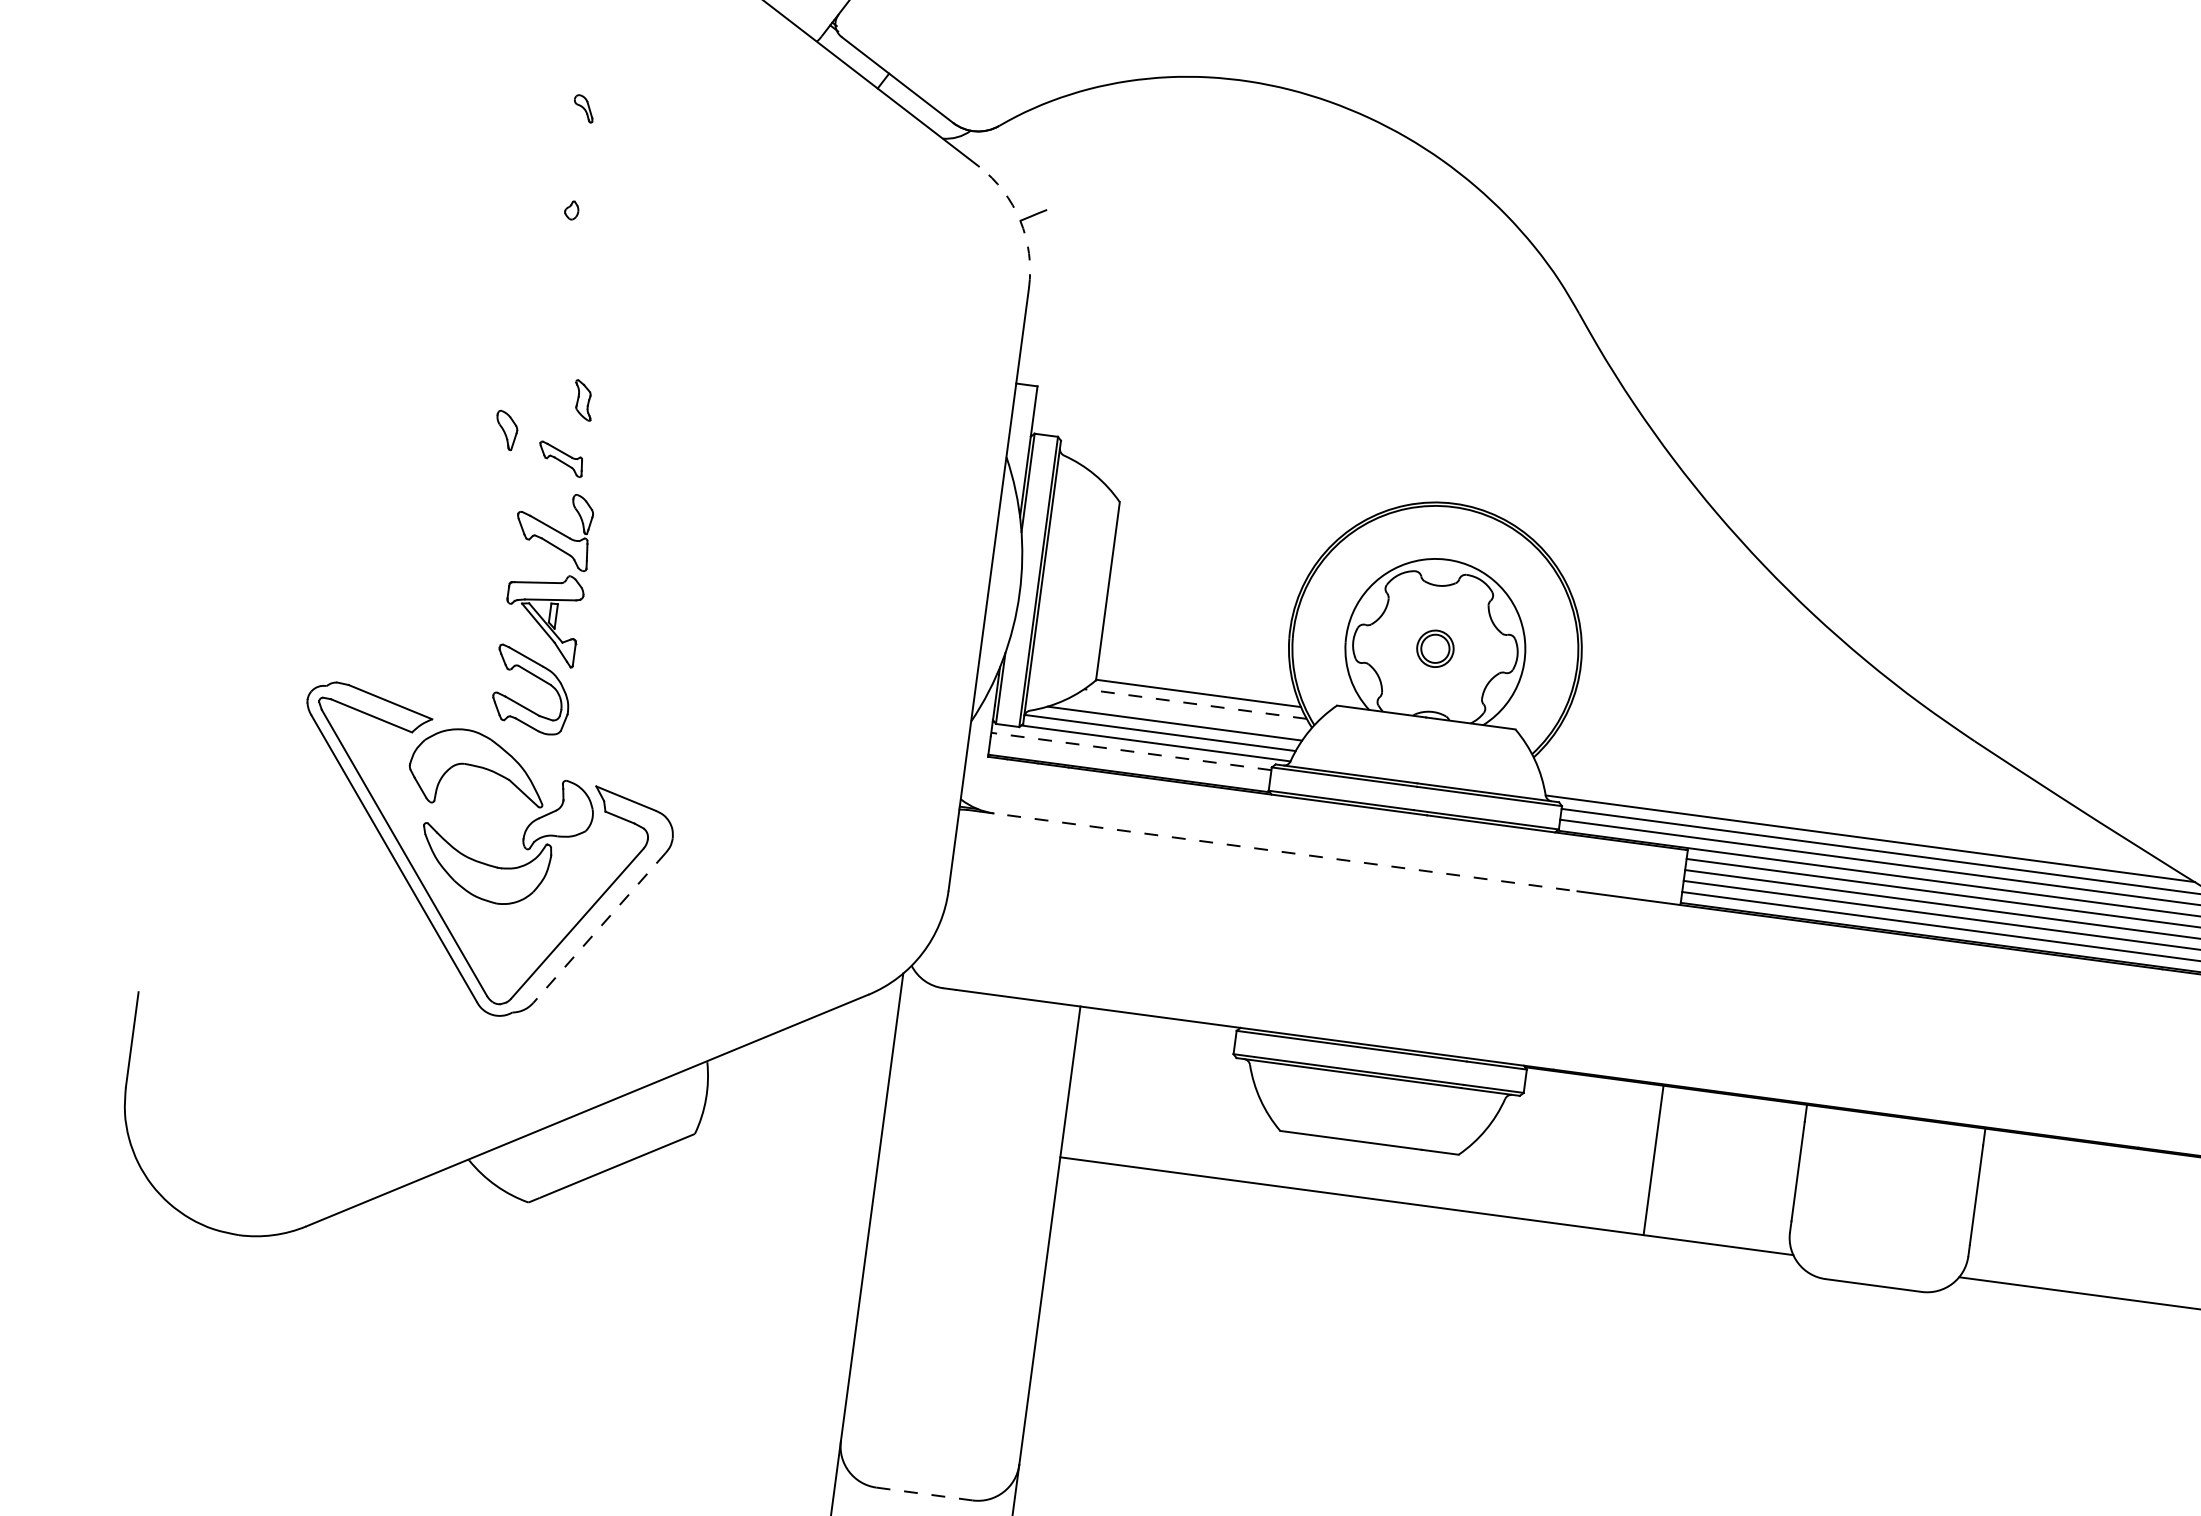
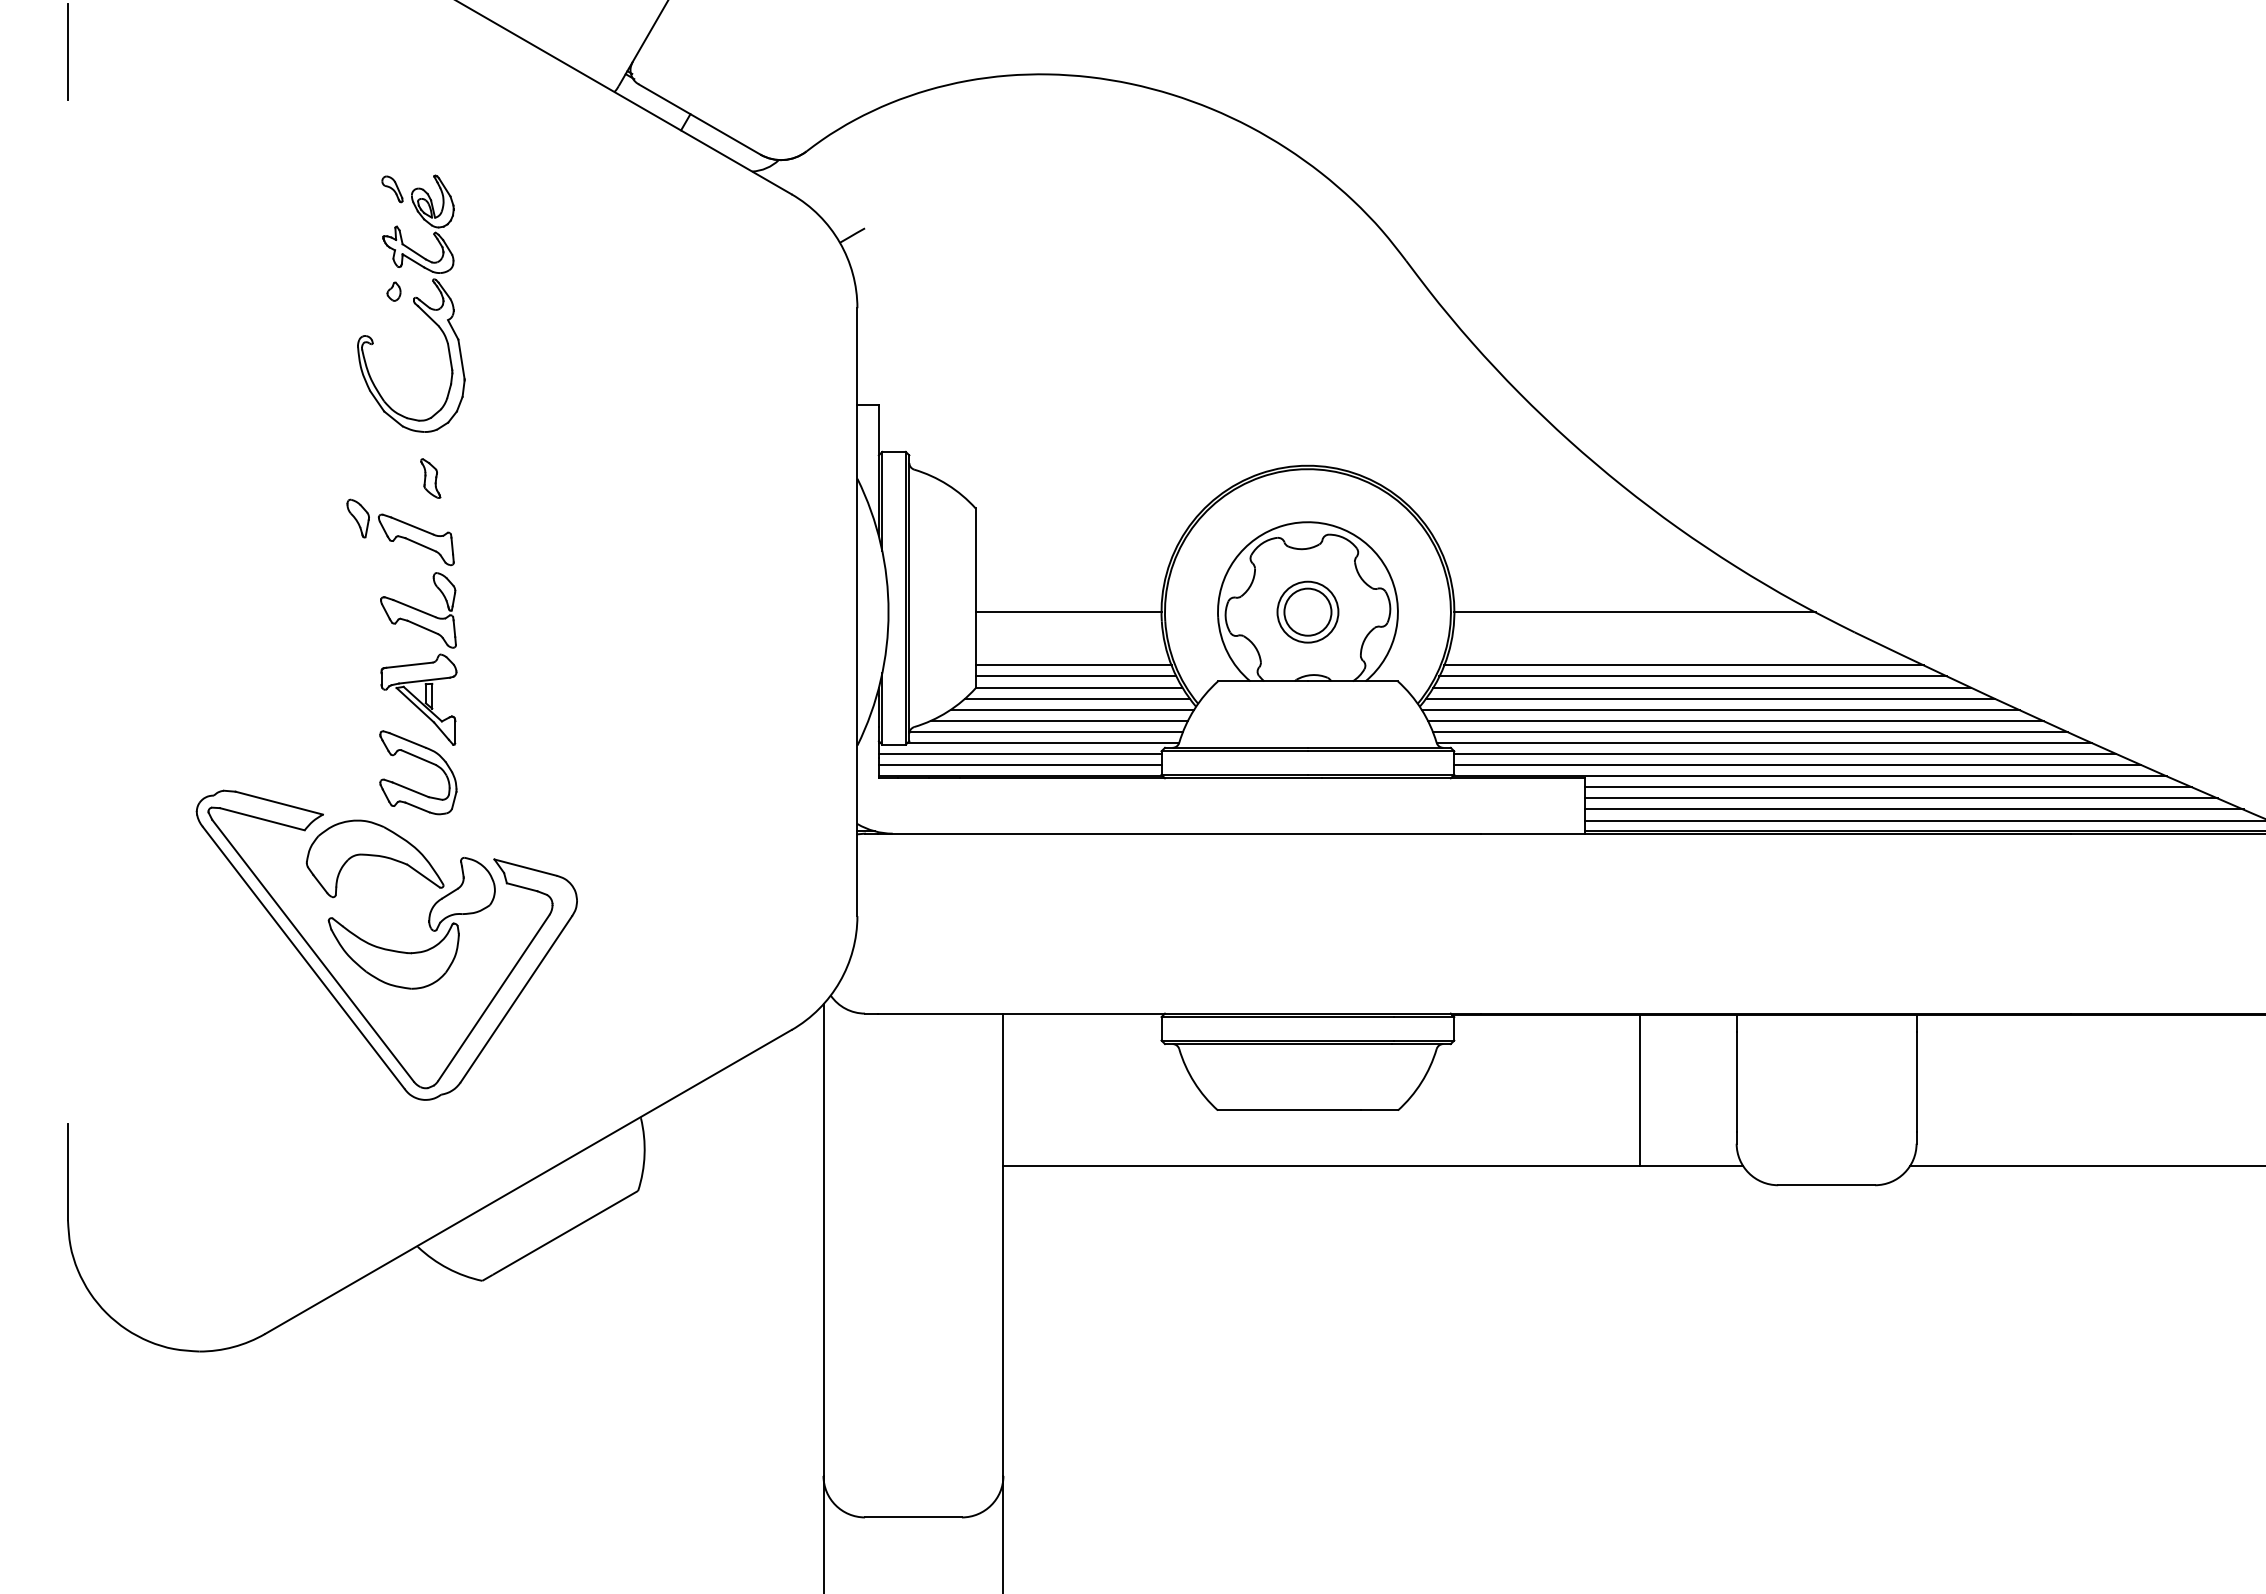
arc: (1019, 220) -> (839, 242), dashed -> solid
part: (587, 224) -> (411, 303), added
part: (560, 458) -> (415, 539), size x1.67
line: (1197, 617) -> (1068, 612), added
part: (1435, 648) -> (1307, 611), size x1.67
line: (1195, 670) -> (1073, 665), added
line: (1196, 681) -> (1075, 676), added
line: (1759, 692) -> (1634, 612), added
line: (1195, 703) -> (1077, 698), dashed -> solid
line: (1189, 714) -> (1072, 709), added
line: (1130, 751) -> (1019, 754), dashed -> solid
line: (1800, 751) -> (1683, 665), added
line: (1129, 762) -> (1019, 765), added
line: (1808, 763) -> (1692, 676), added
line: (1816, 775) -> (1702, 687), added
line: (1822, 787) -> (1710, 698), added
line: (1831, 799) -> (1720, 709), added
line: (1844, 812) -> (1735, 720), added
line: (1858, 825) -> (1750, 731), added
line: (1278, 851) -> (1179, 833), dashed -> solid
line: (599, 928) -> (516, 999), dashed -> solid
line: (1653, 1159) -> (1639, 1089), moved
line: (924, 1494) -> (913, 1517), dashed -> solid

